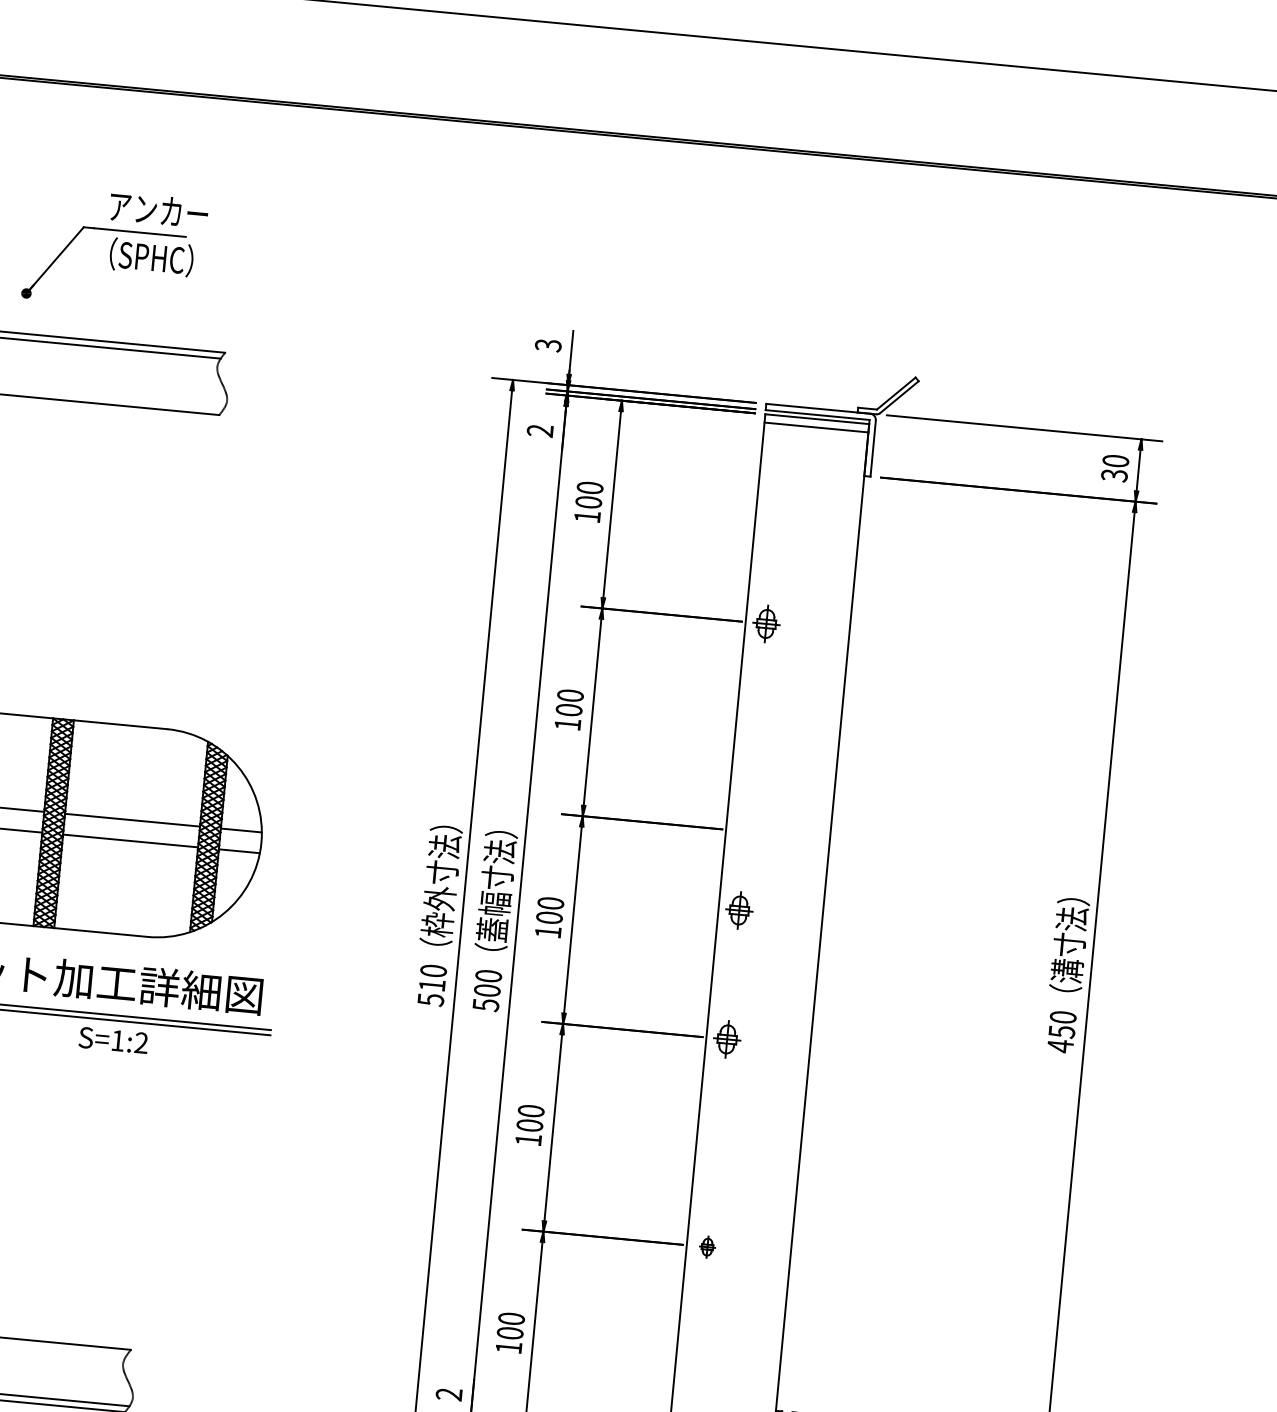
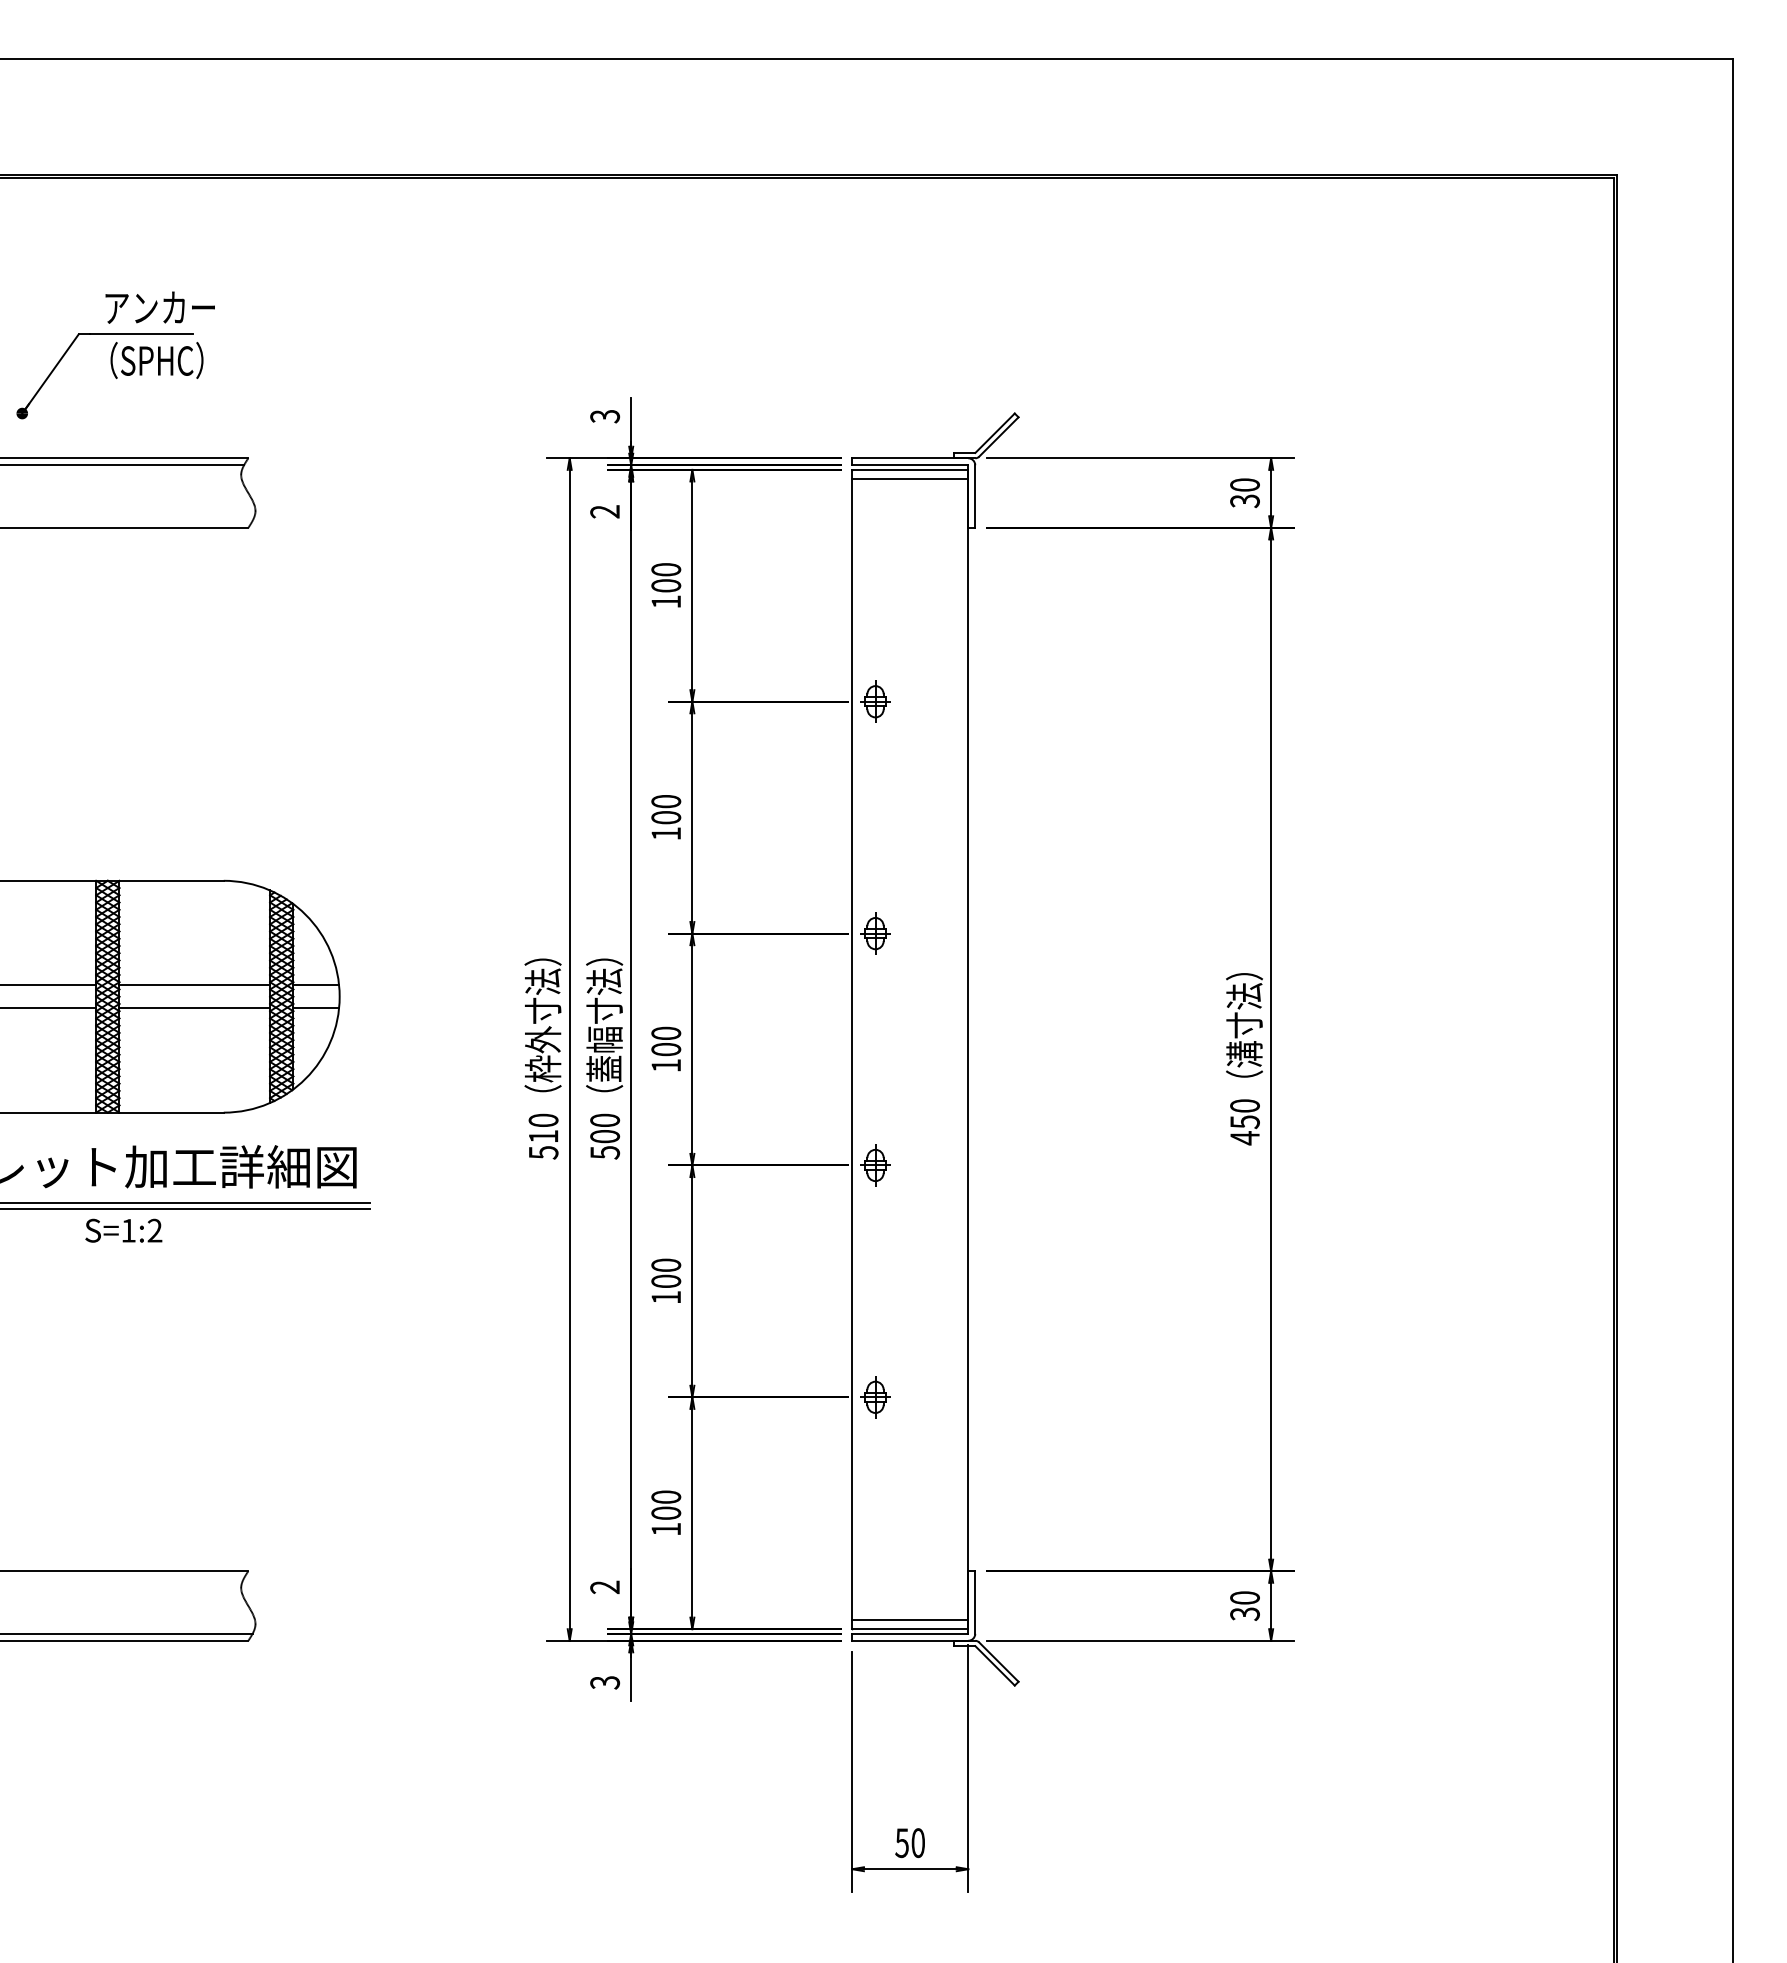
part: (739, 910) -> (875, 933), moved
text: (113, 1040) -> (123, 1230), moved
part: (707, 1247) -> (875, 1397), size x1.67

